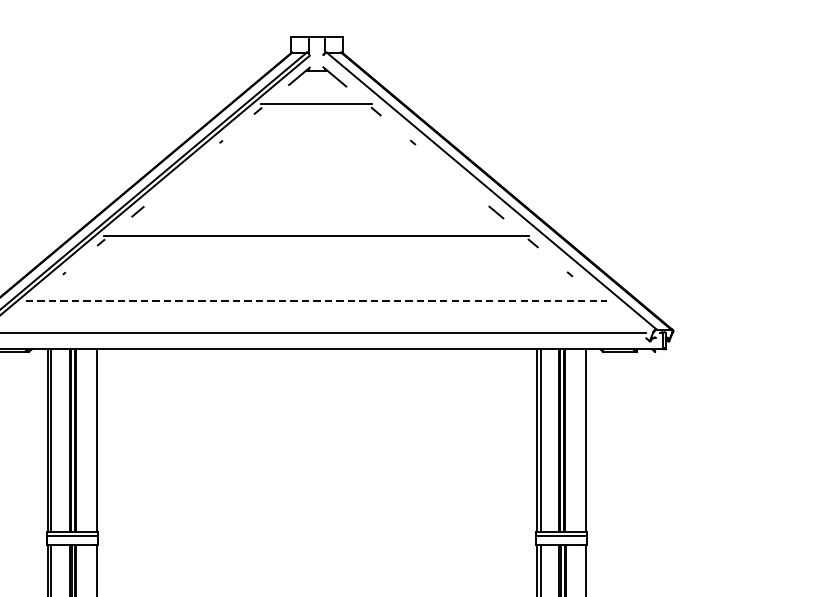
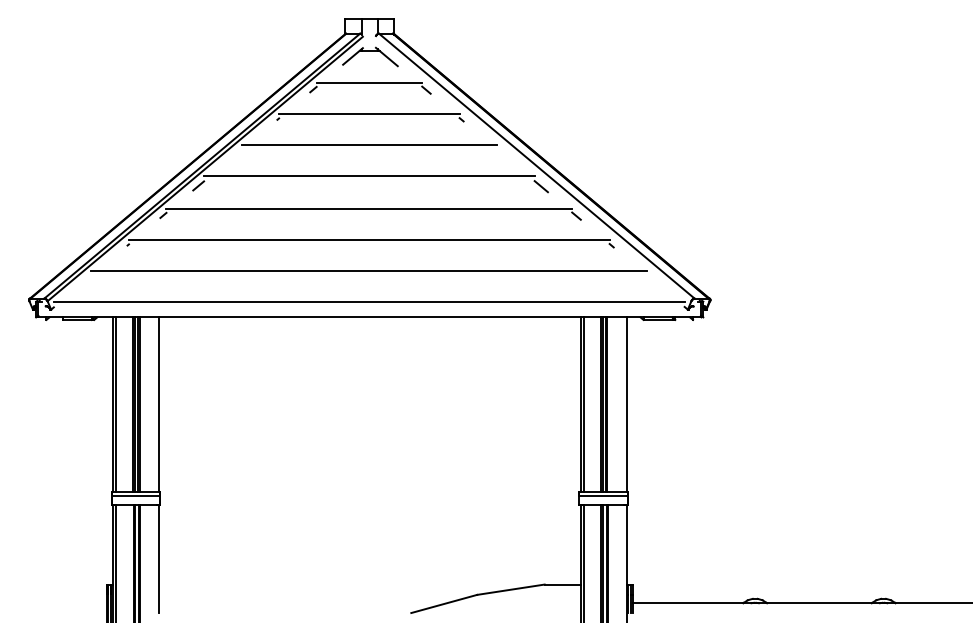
line: (316, 137) -> (369, 114), added
line: (316, 168) -> (369, 144), added
line: (316, 200) -> (369, 175), added
line: (315, 267) -> (368, 239), added
line: (316, 300) -> (369, 270), dashed -> solid

